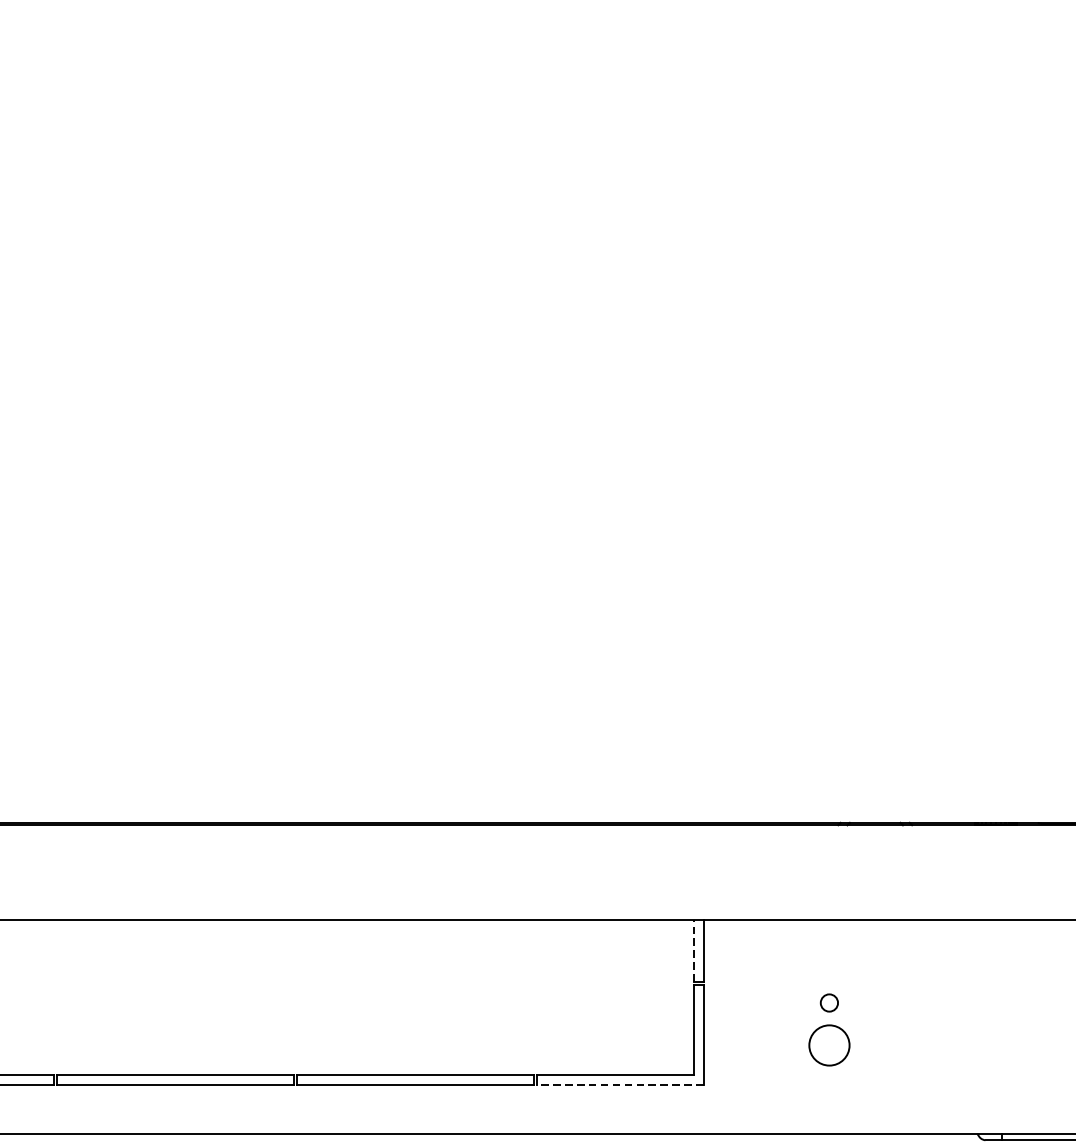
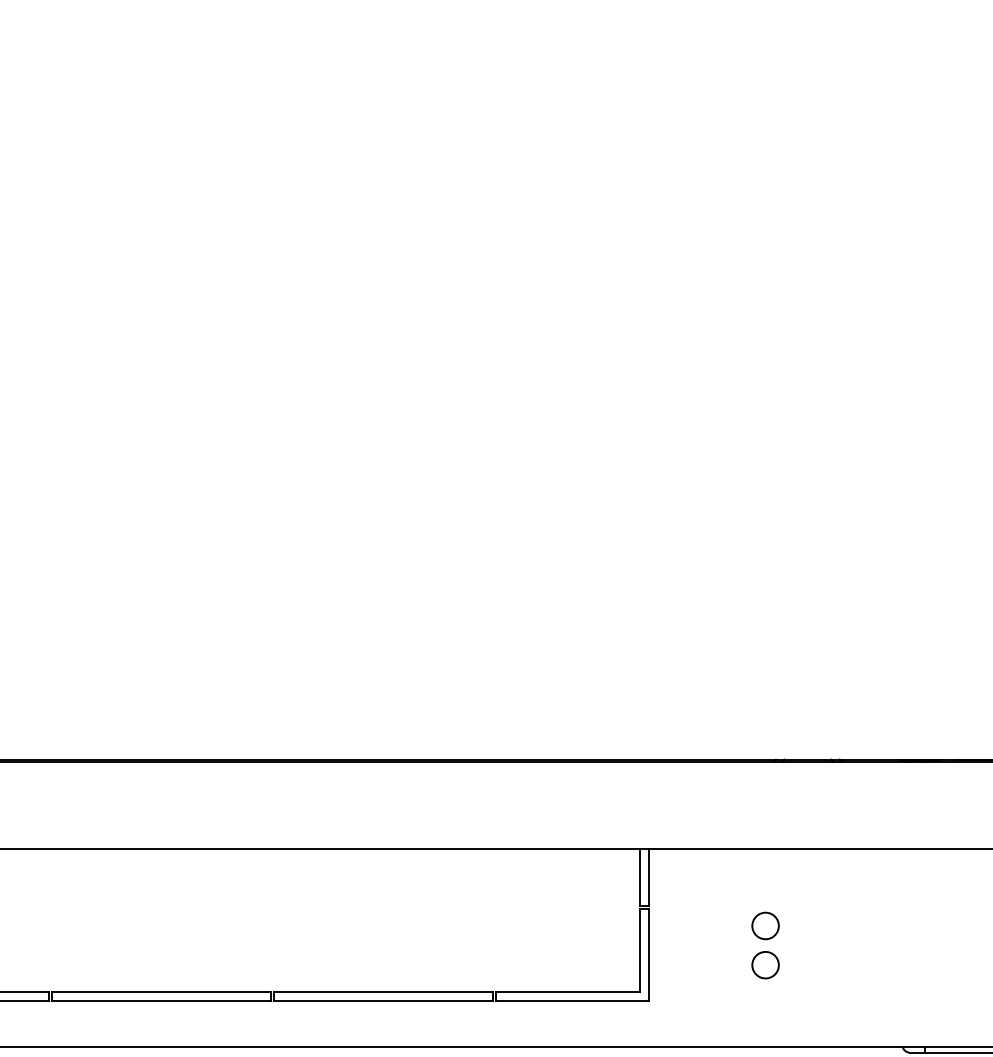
line: (693, 950) -> (640, 877), dashed -> solid
circle: (829, 1002) -> (765, 925), size x1.67
circle: (829, 1044) -> (765, 964), size x0.71
line: (620, 1084) -> (572, 1001), dashed -> solid

